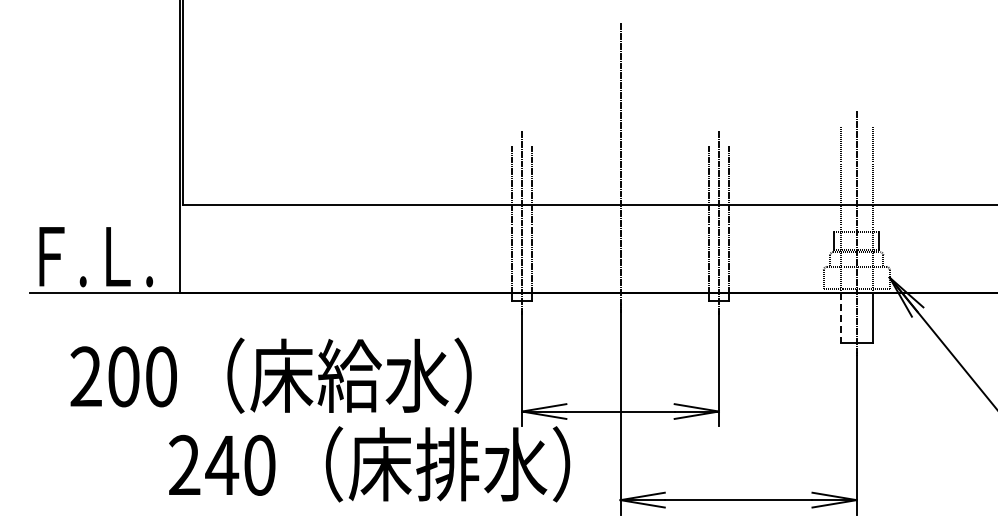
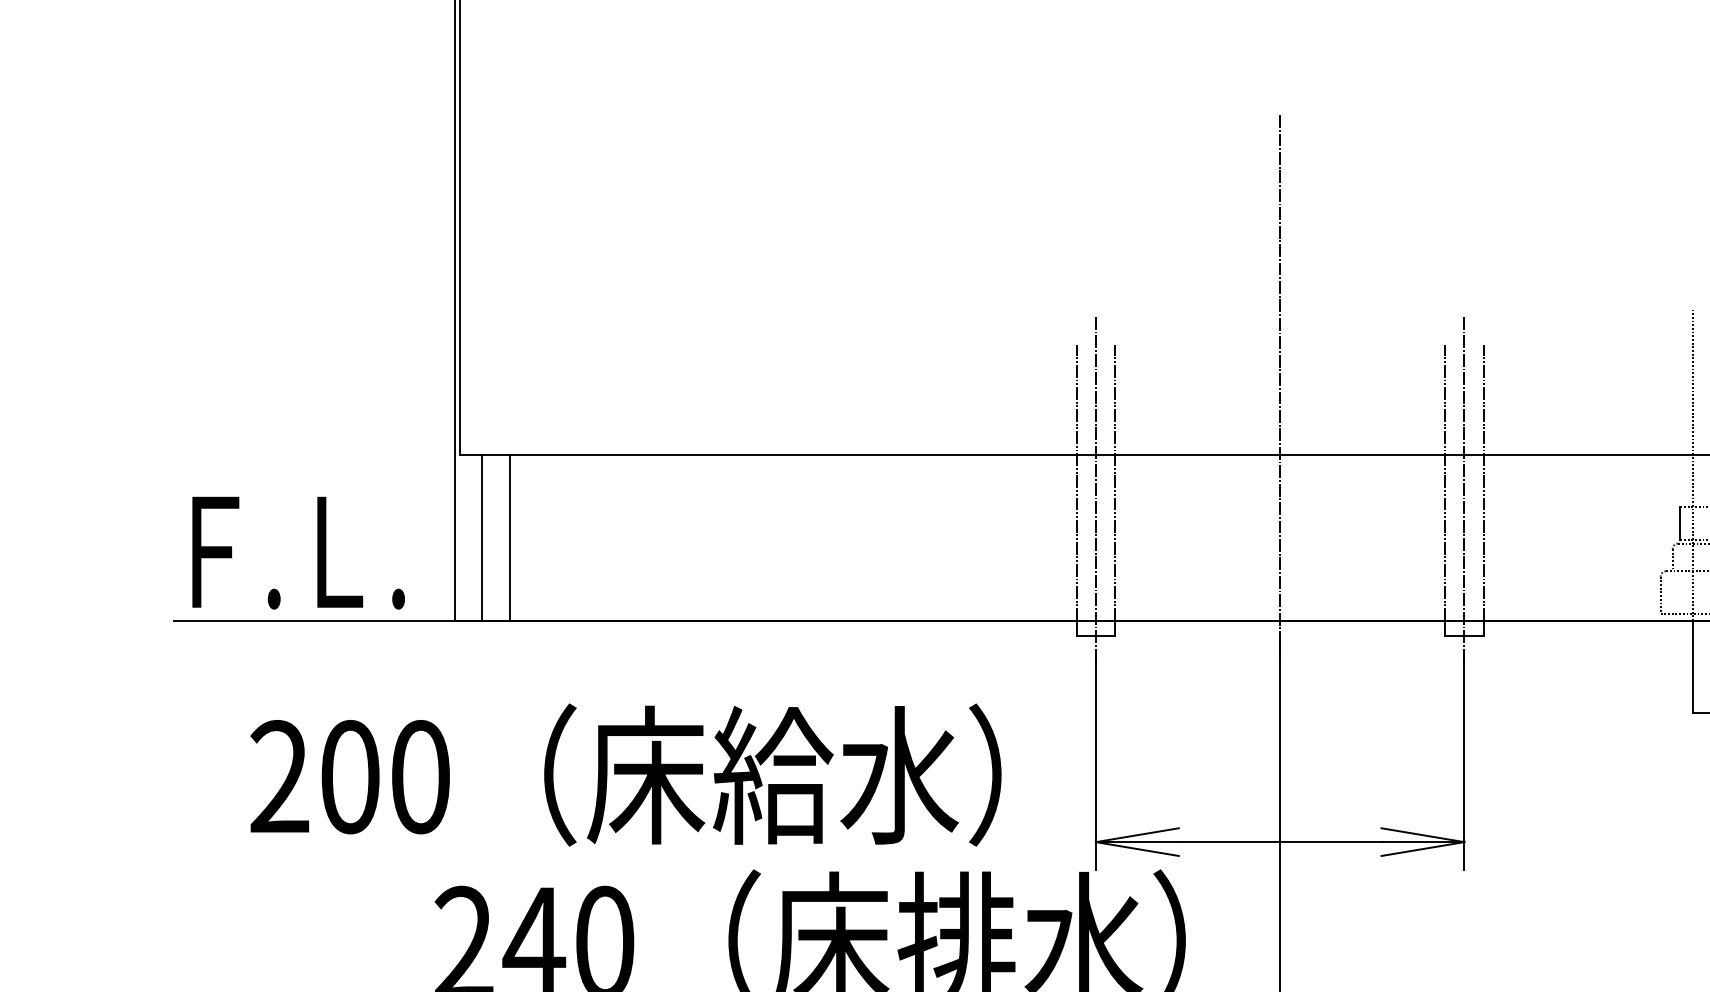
line: (194, 248) -> (482, 536), added
line: (209, 248) -> (510, 536), added
line: (841, 318) -> (1693, 667), dashed -> solid

